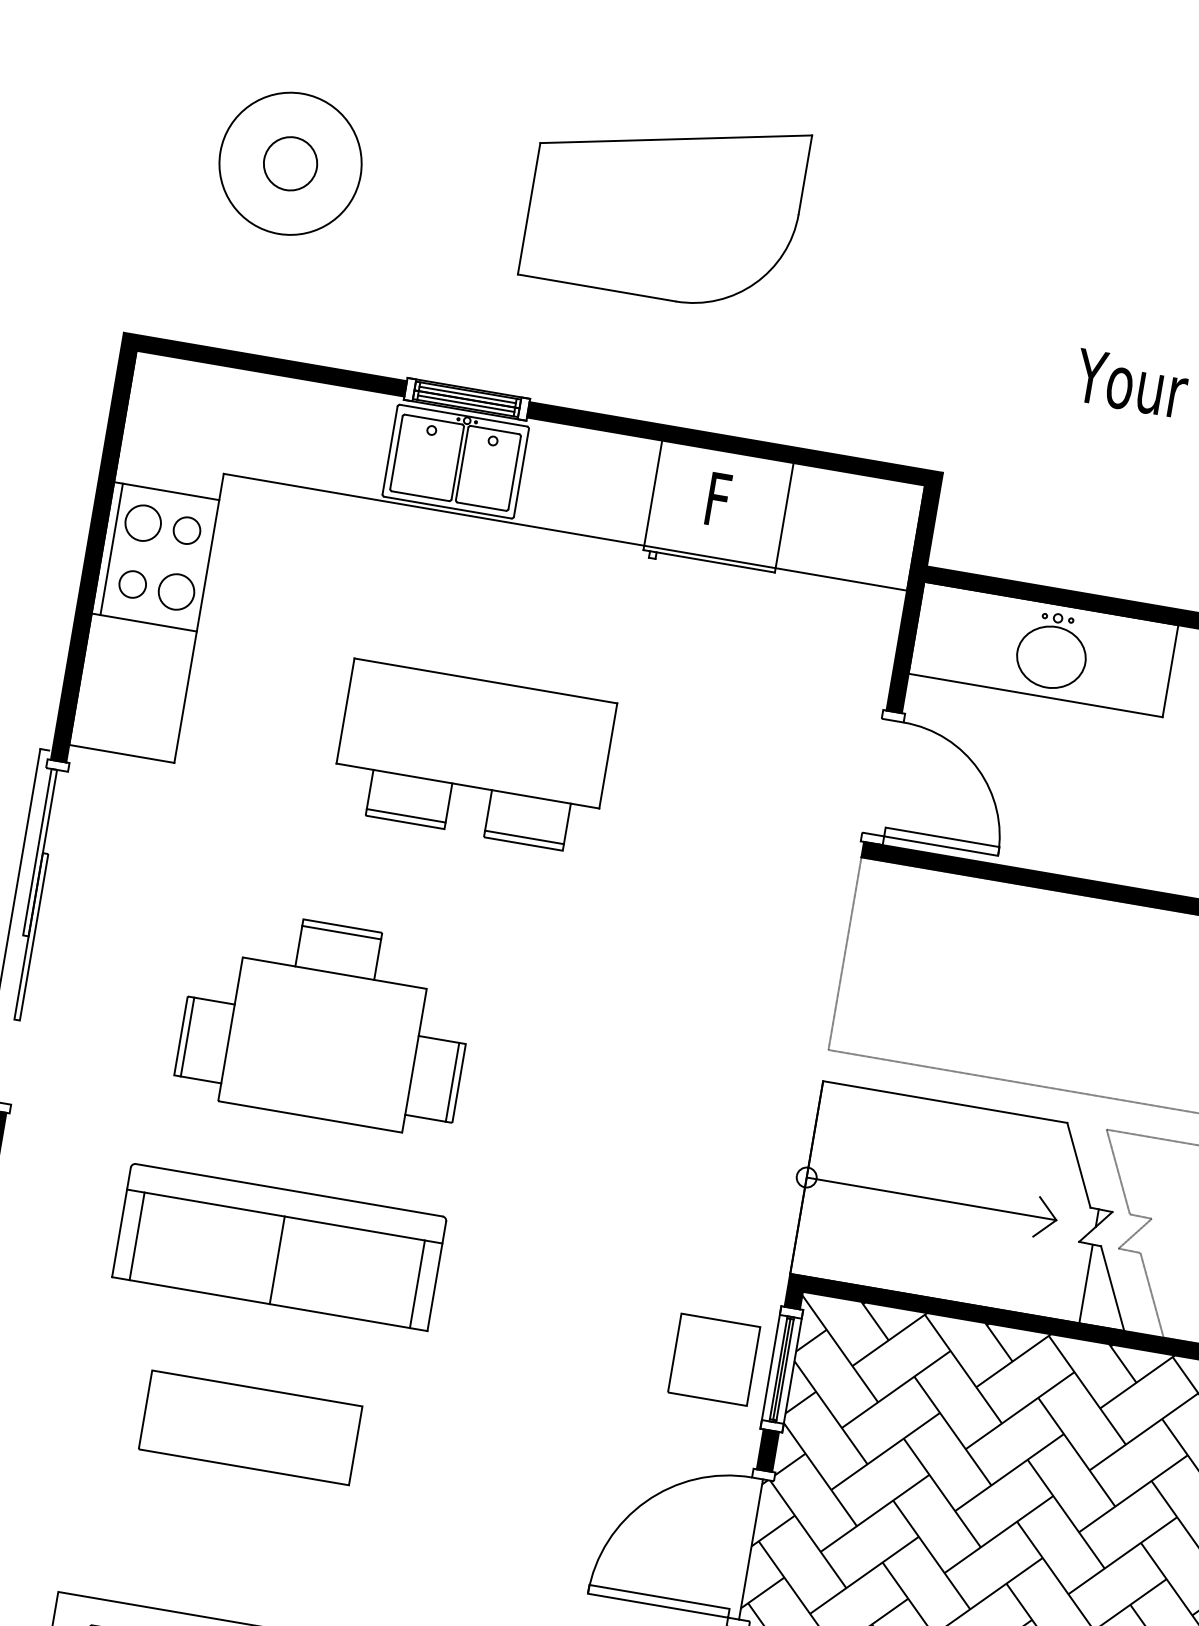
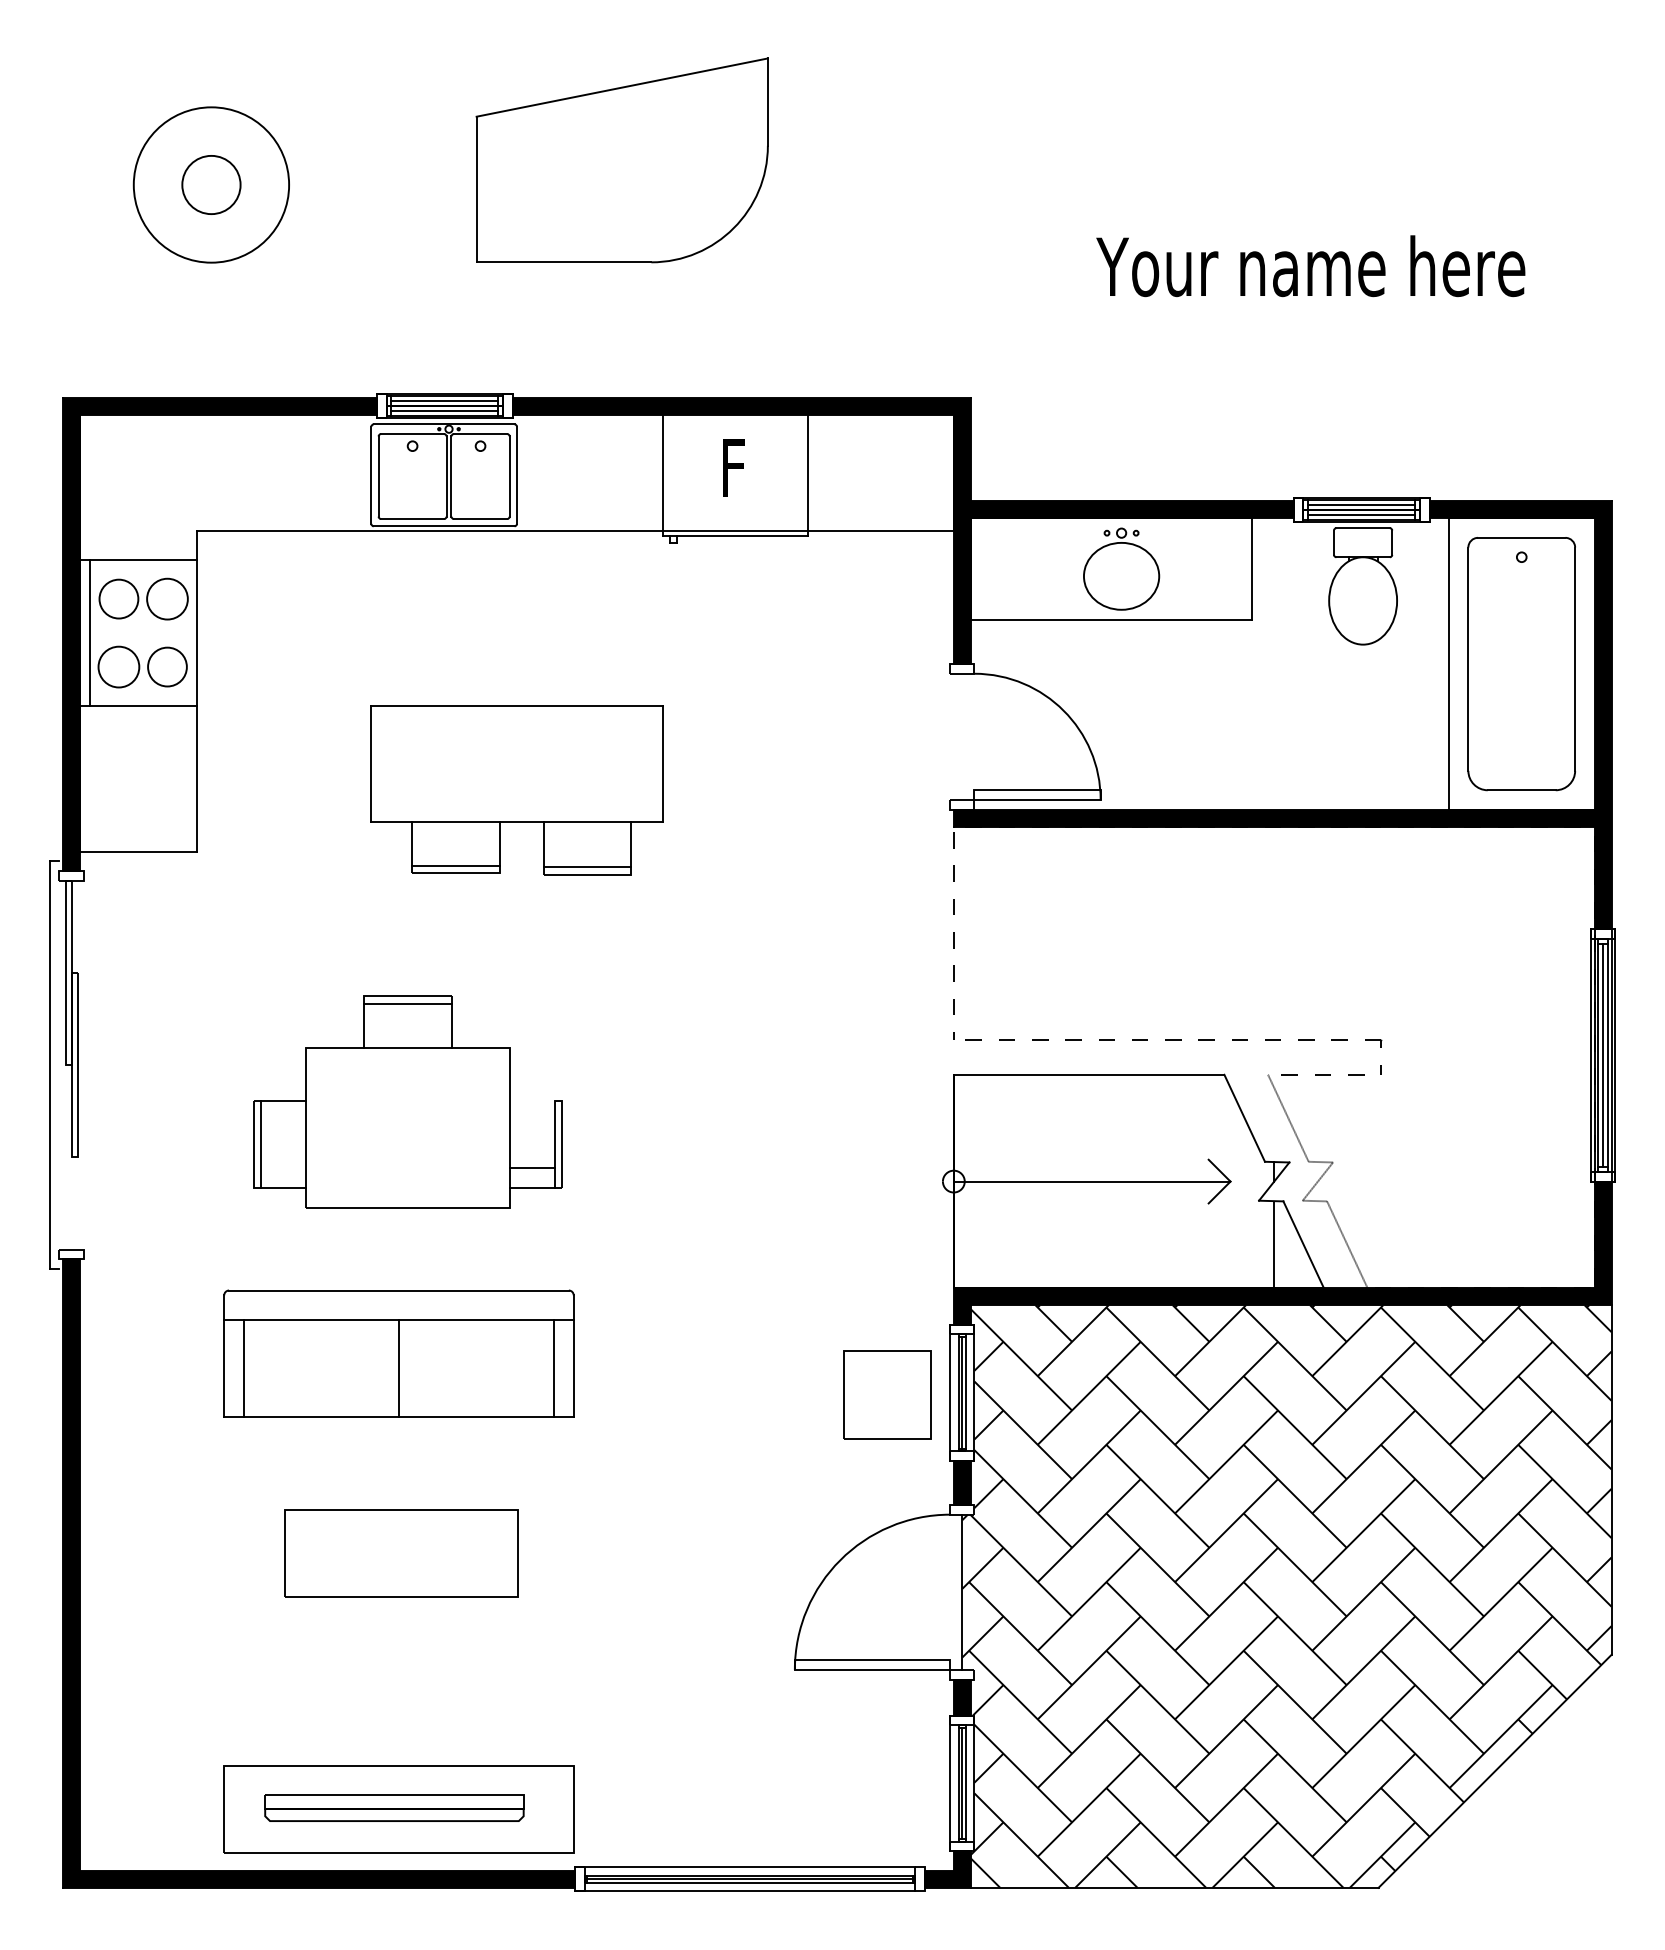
circle: (187, 530) -> (167, 598), size x1.4
circle: (132, 583) -> (118, 666), size x1.4
line: (438, 1039) -> (531, 1167), moved

